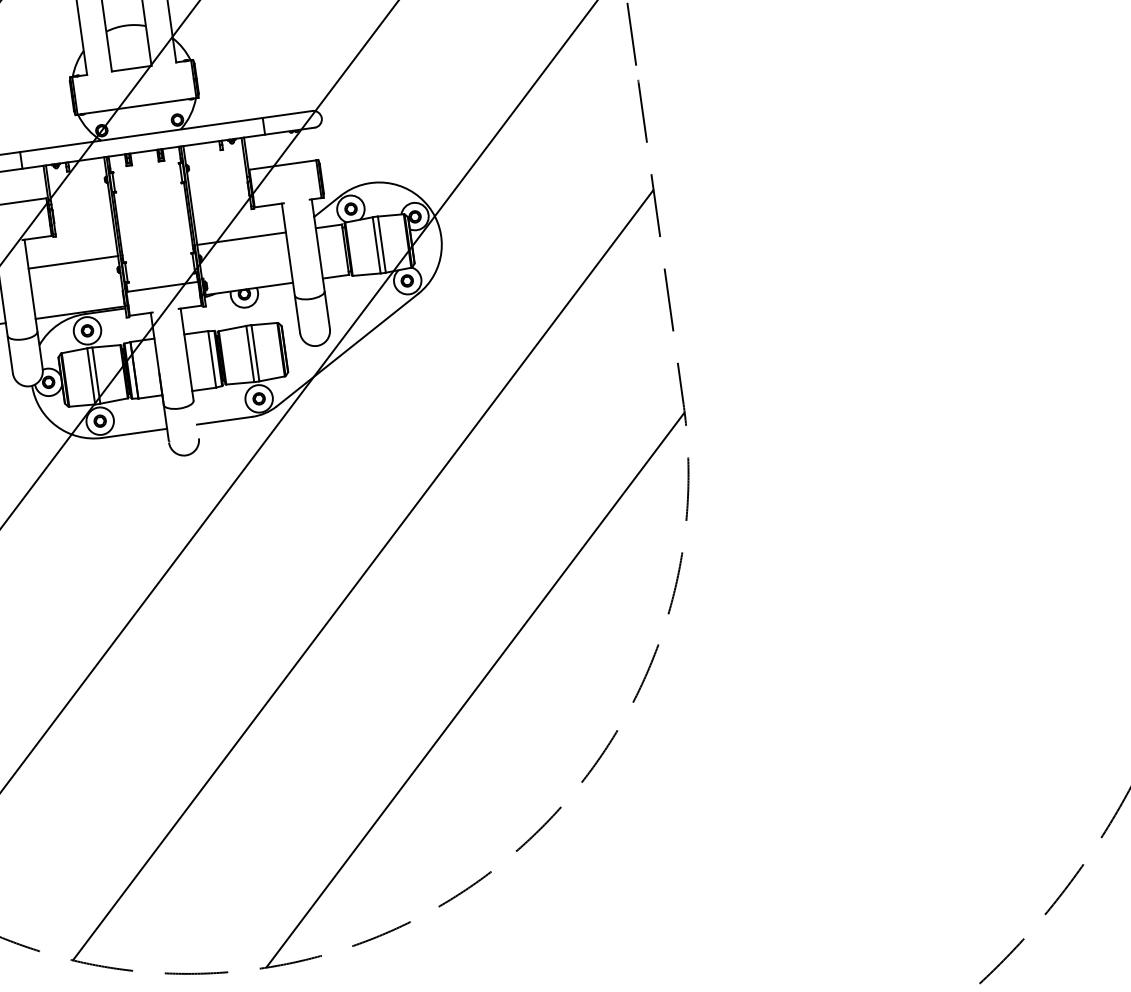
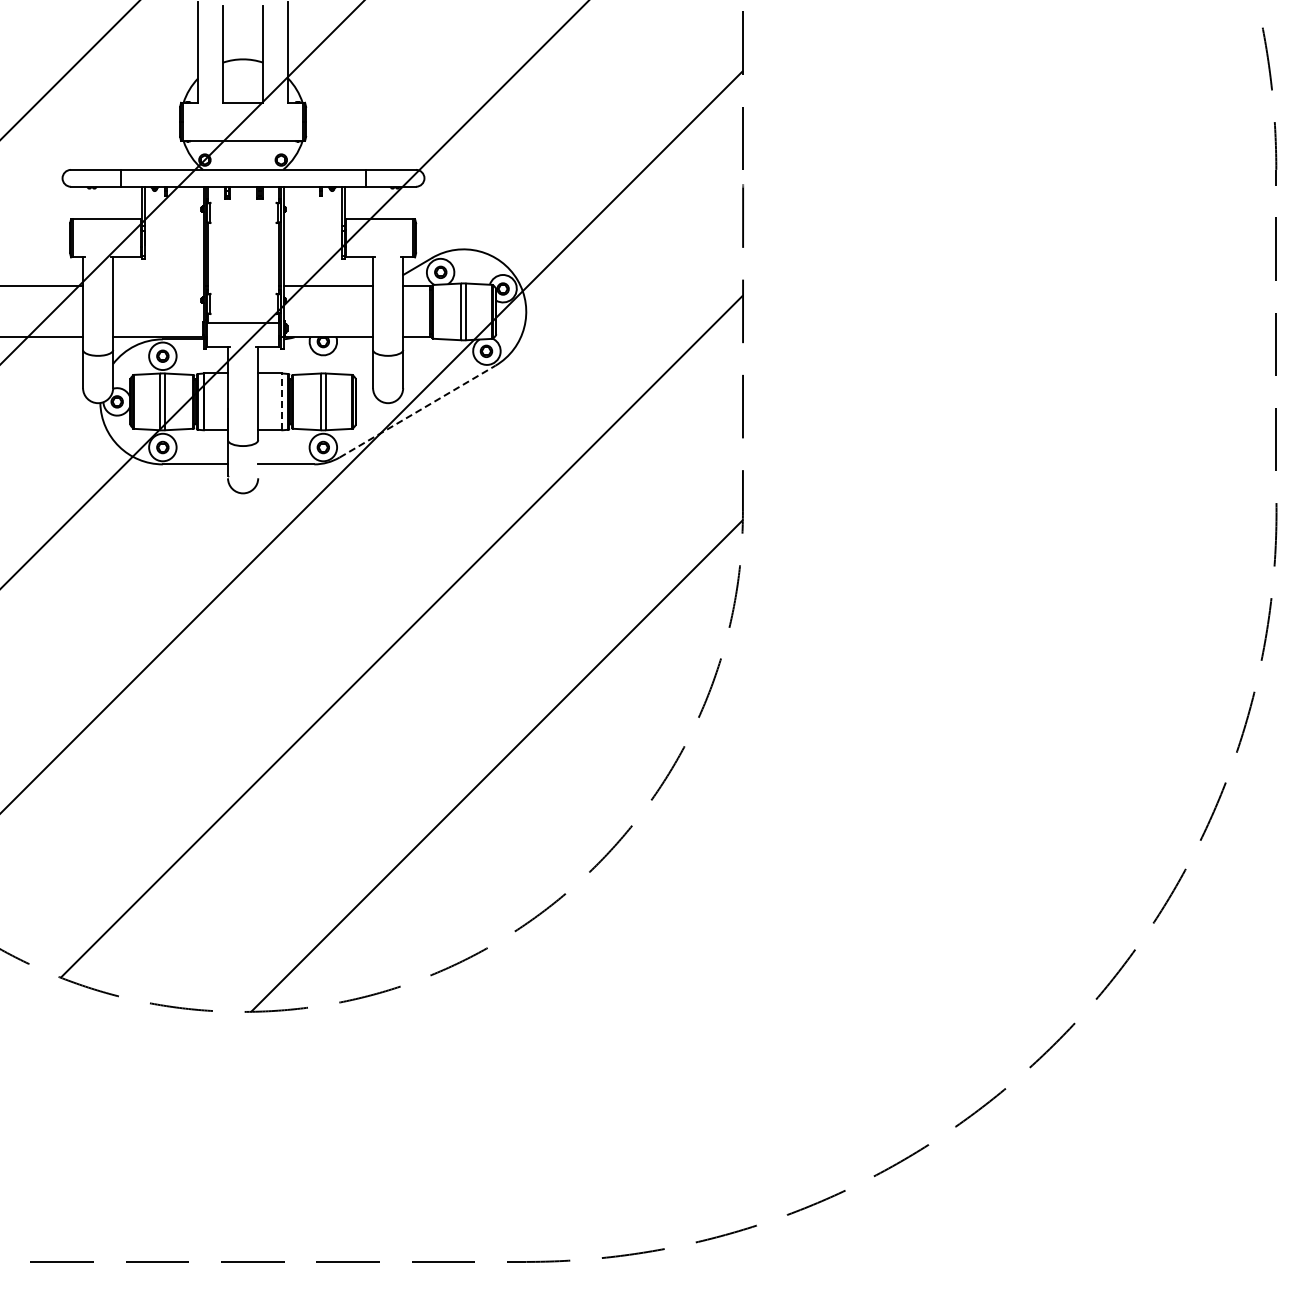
line: (73, 262) -> (158, 286), removed
line: (348, 349) -> (418, 411), solid -> dashed
line: (212, 358) -> (282, 401), solid -> dashed

